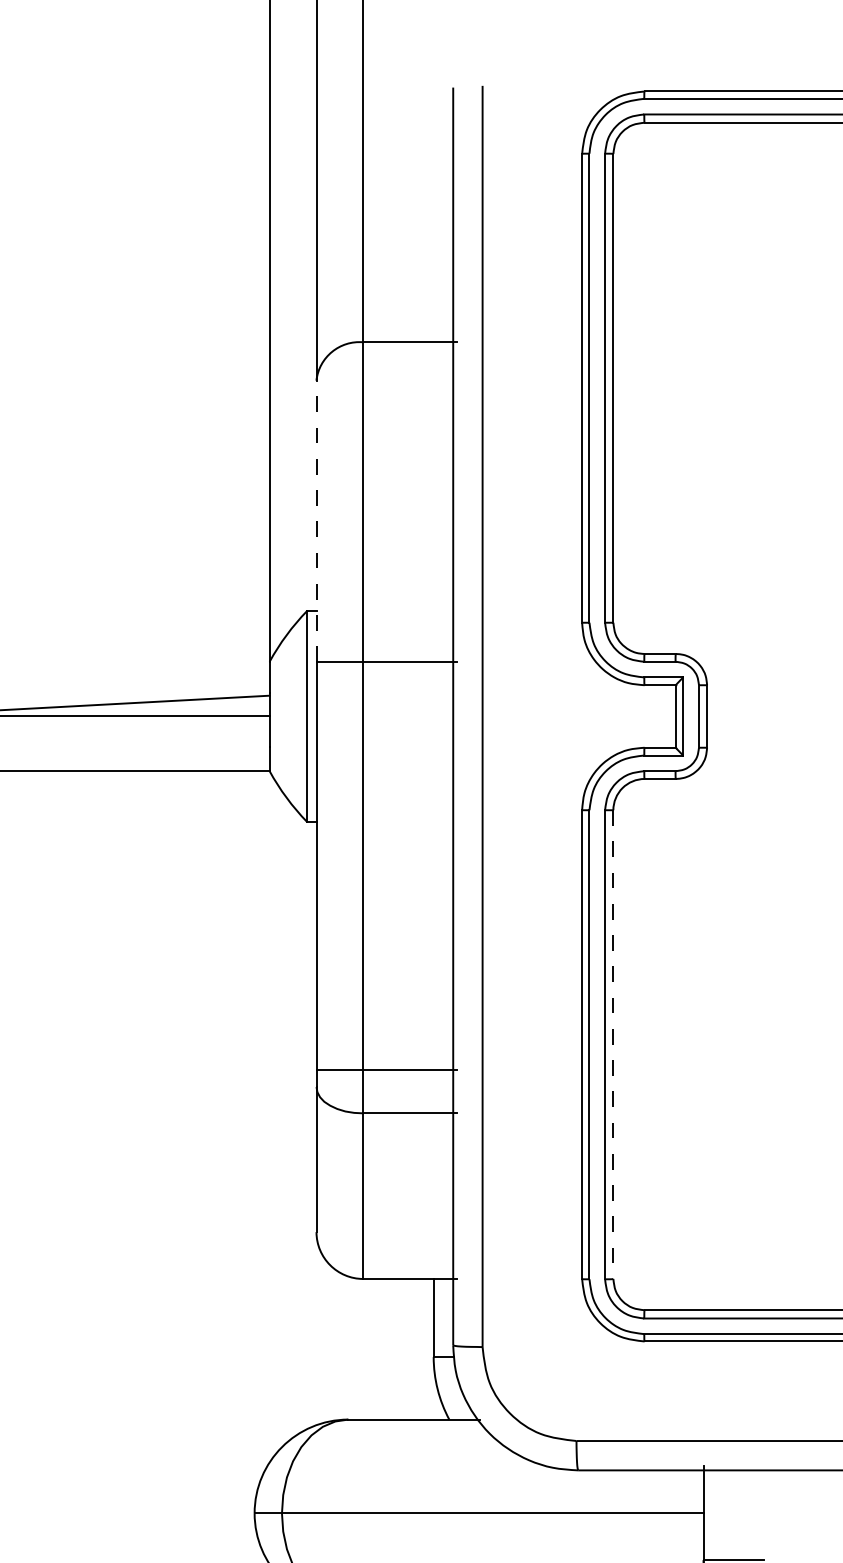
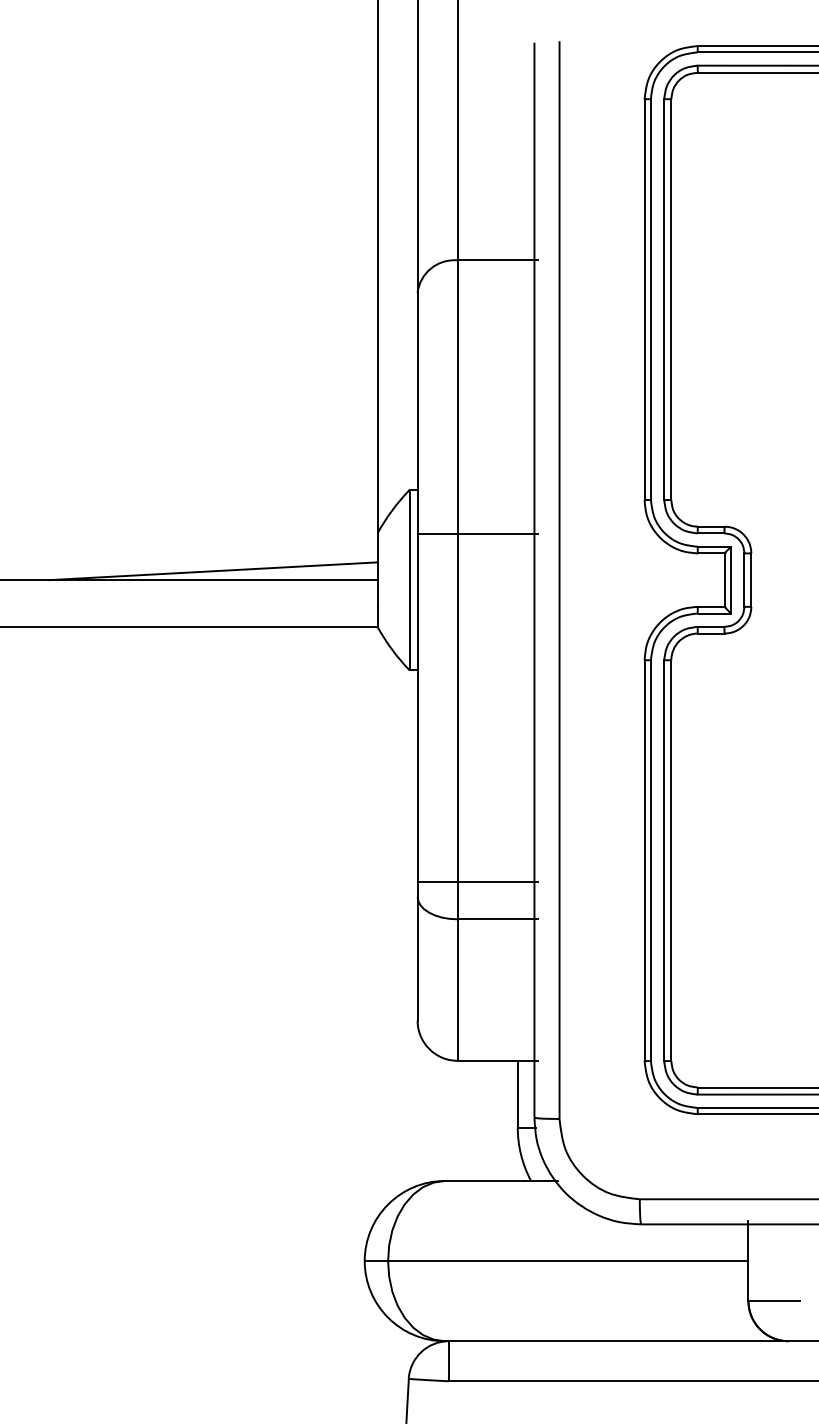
line: (316, 520) -> (417, 412), dashed -> solid
line: (613, 1045) -> (671, 861), dashed -> solid

